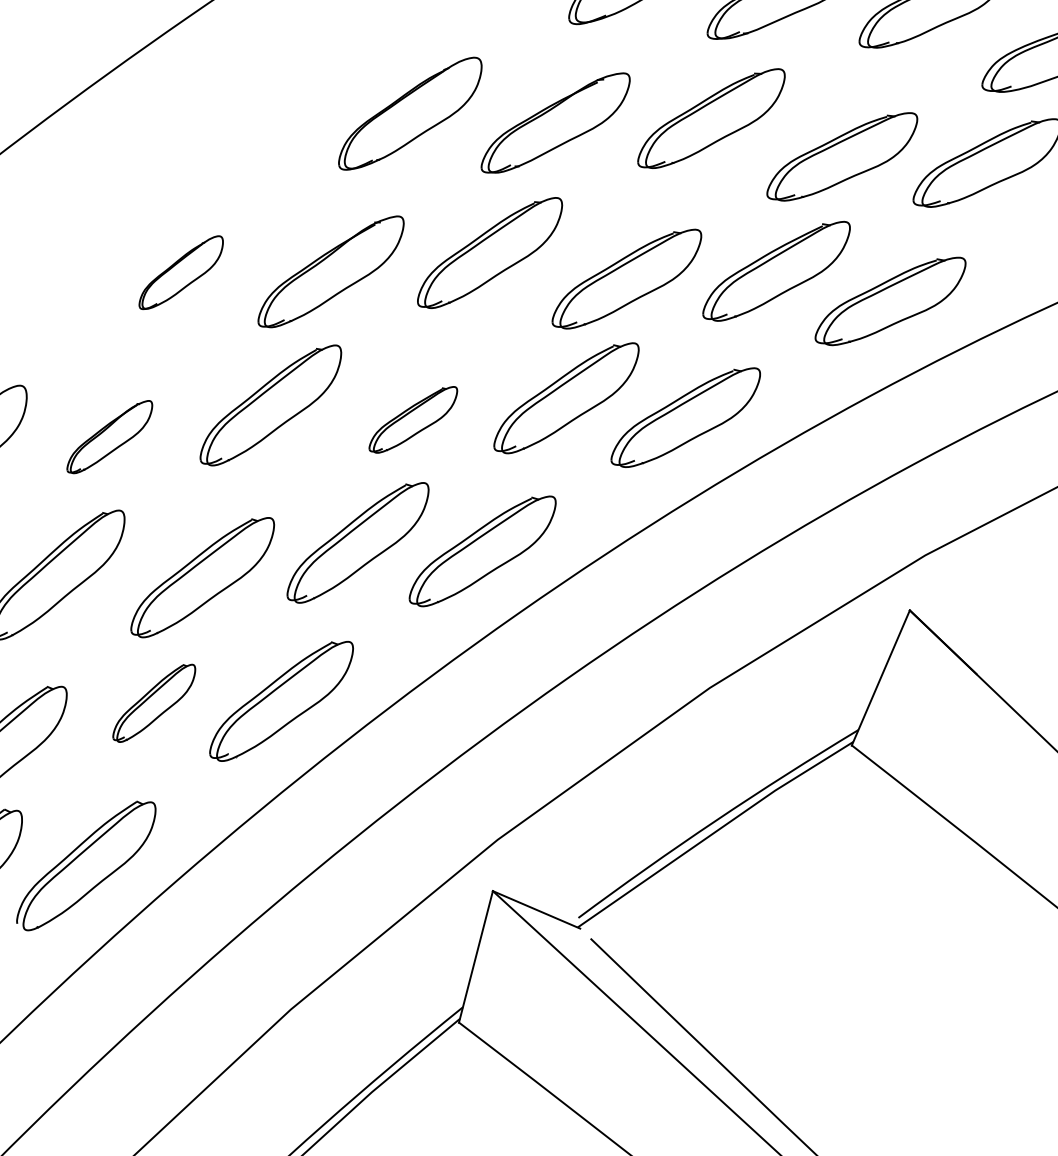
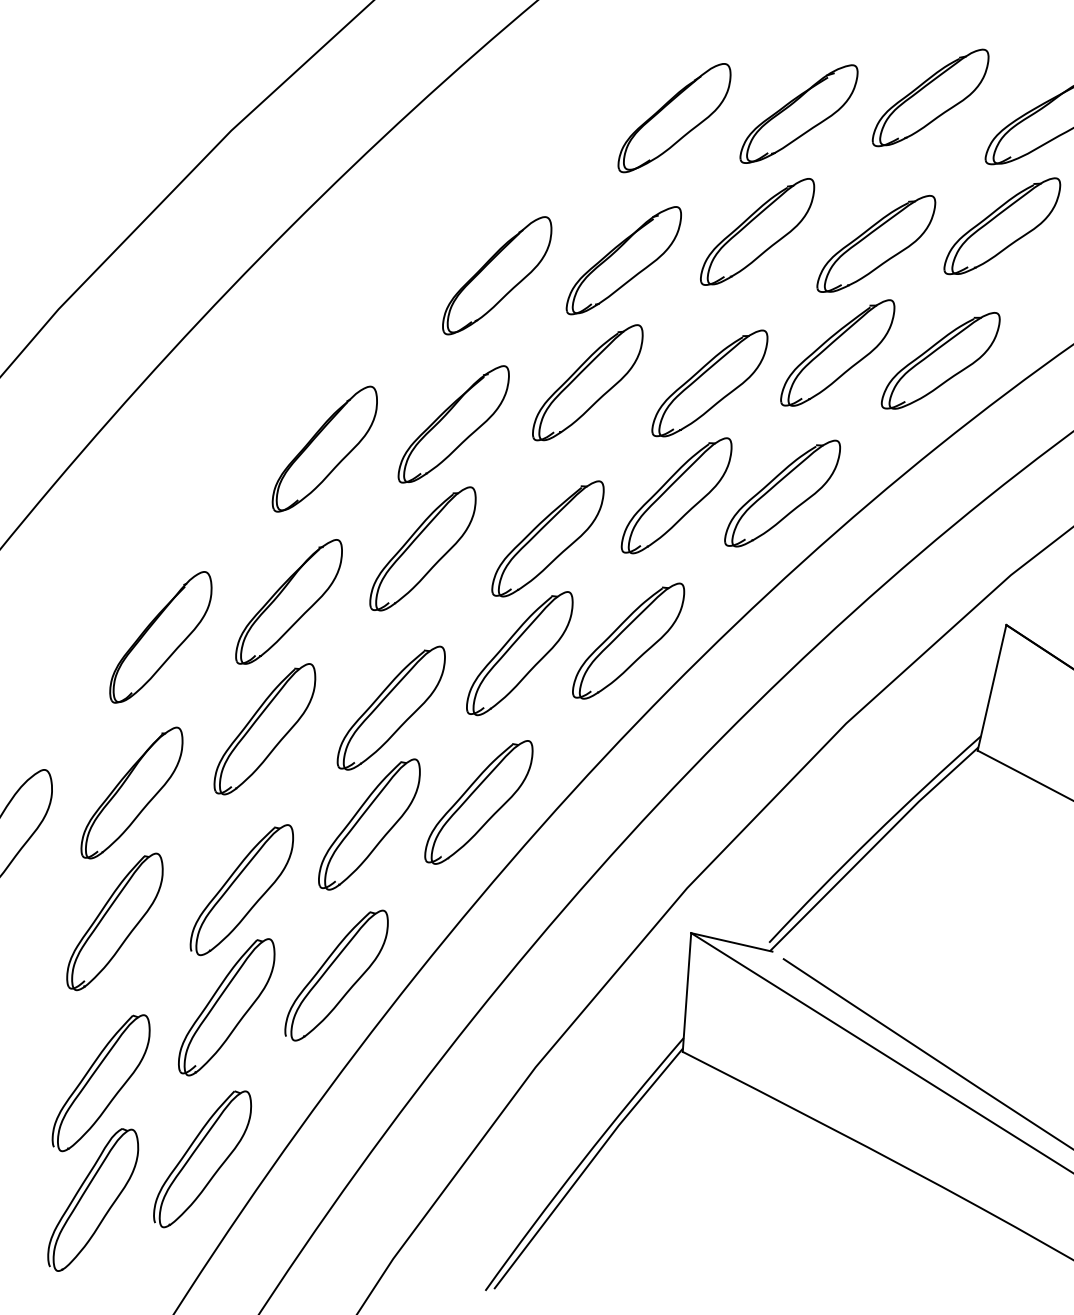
part: (181, 272) -> (324, 448), size x1.67
part: (412, 418) -> (547, 538), size x1.67
part: (109, 436) -> (288, 601), size x1.67
part: (154, 703) -> (369, 824), size x1.67

